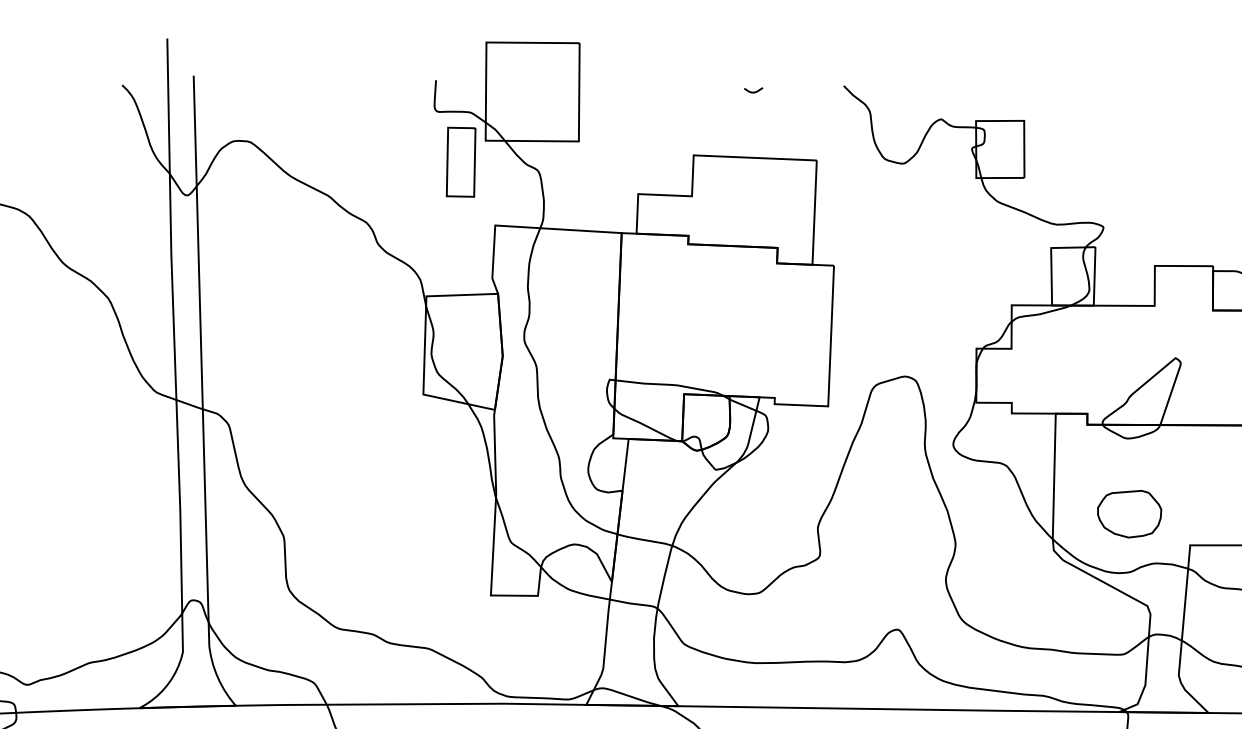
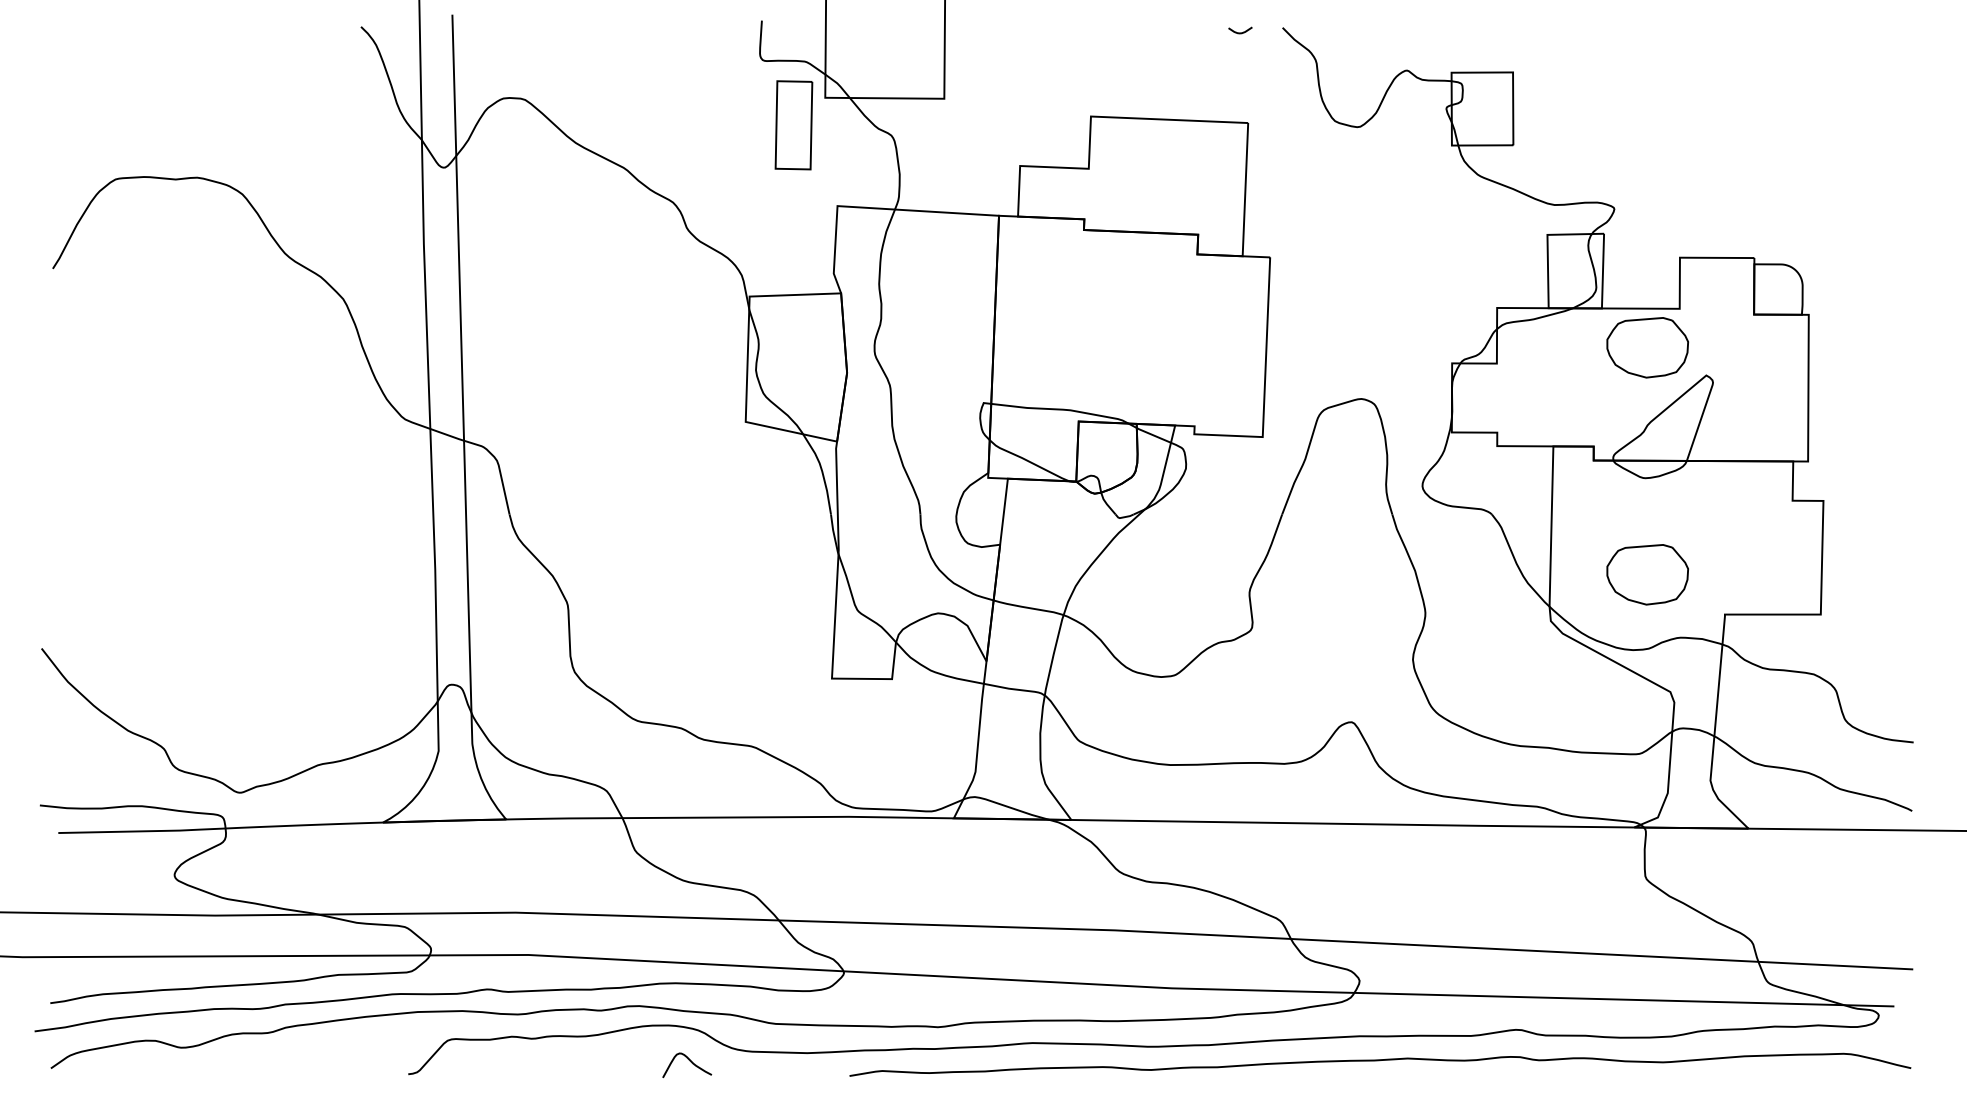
curve: (753, 91) -> (1240, 32), moved
part: (1129, 336) -> (1647, 347), added

